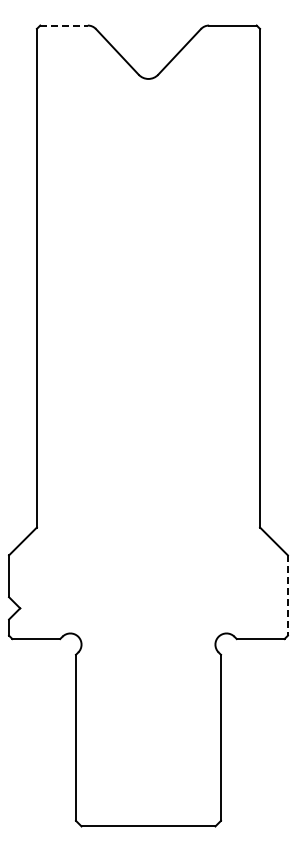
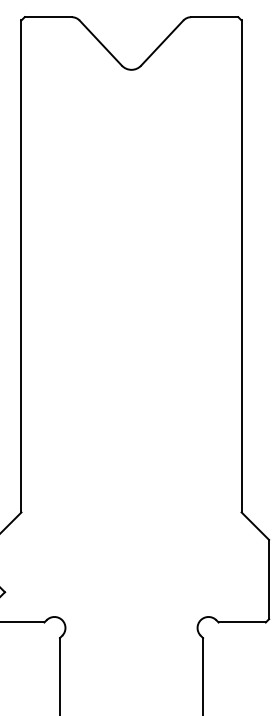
line: (64, 25) -> (48, 17), dashed -> solid
line: (287, 596) -> (268, 580), dashed -> solid

